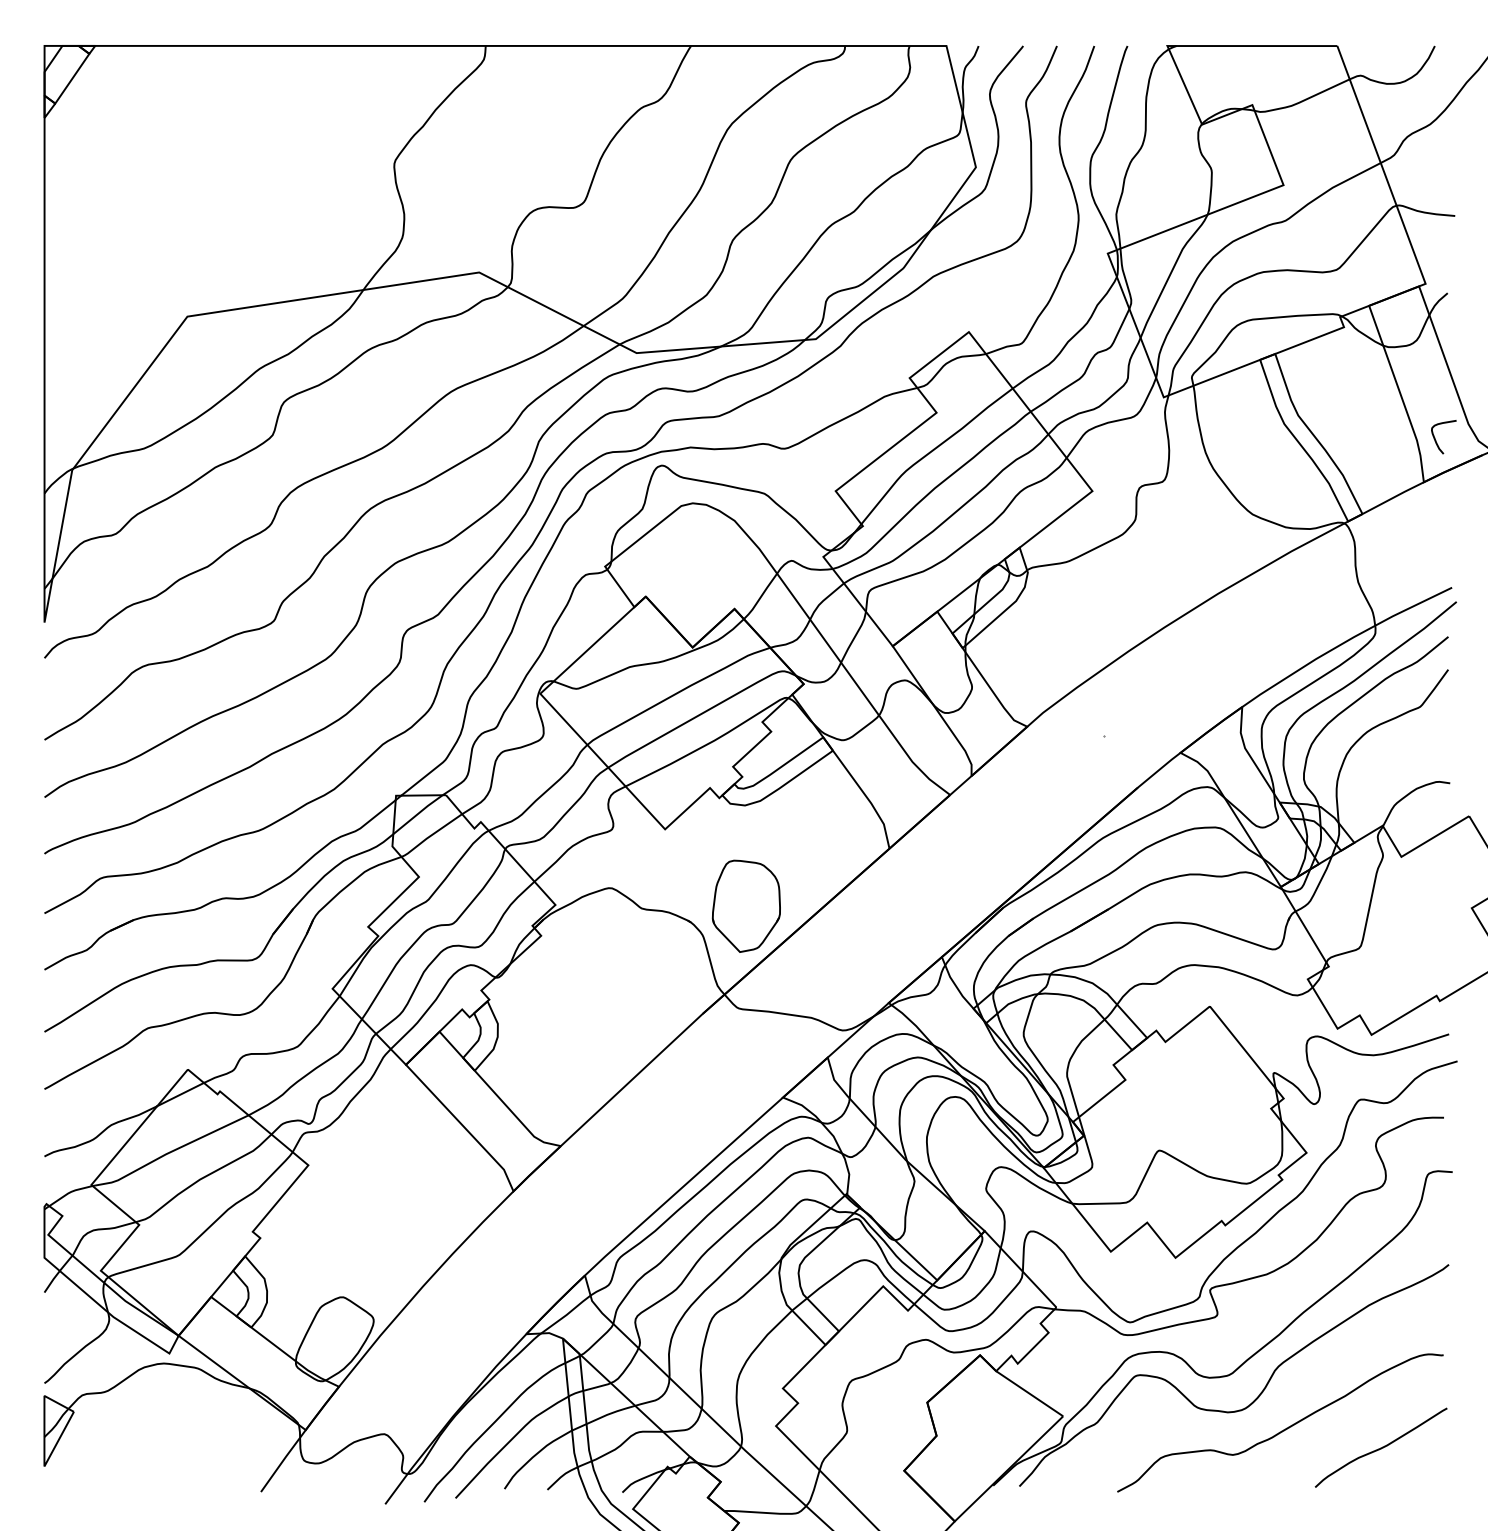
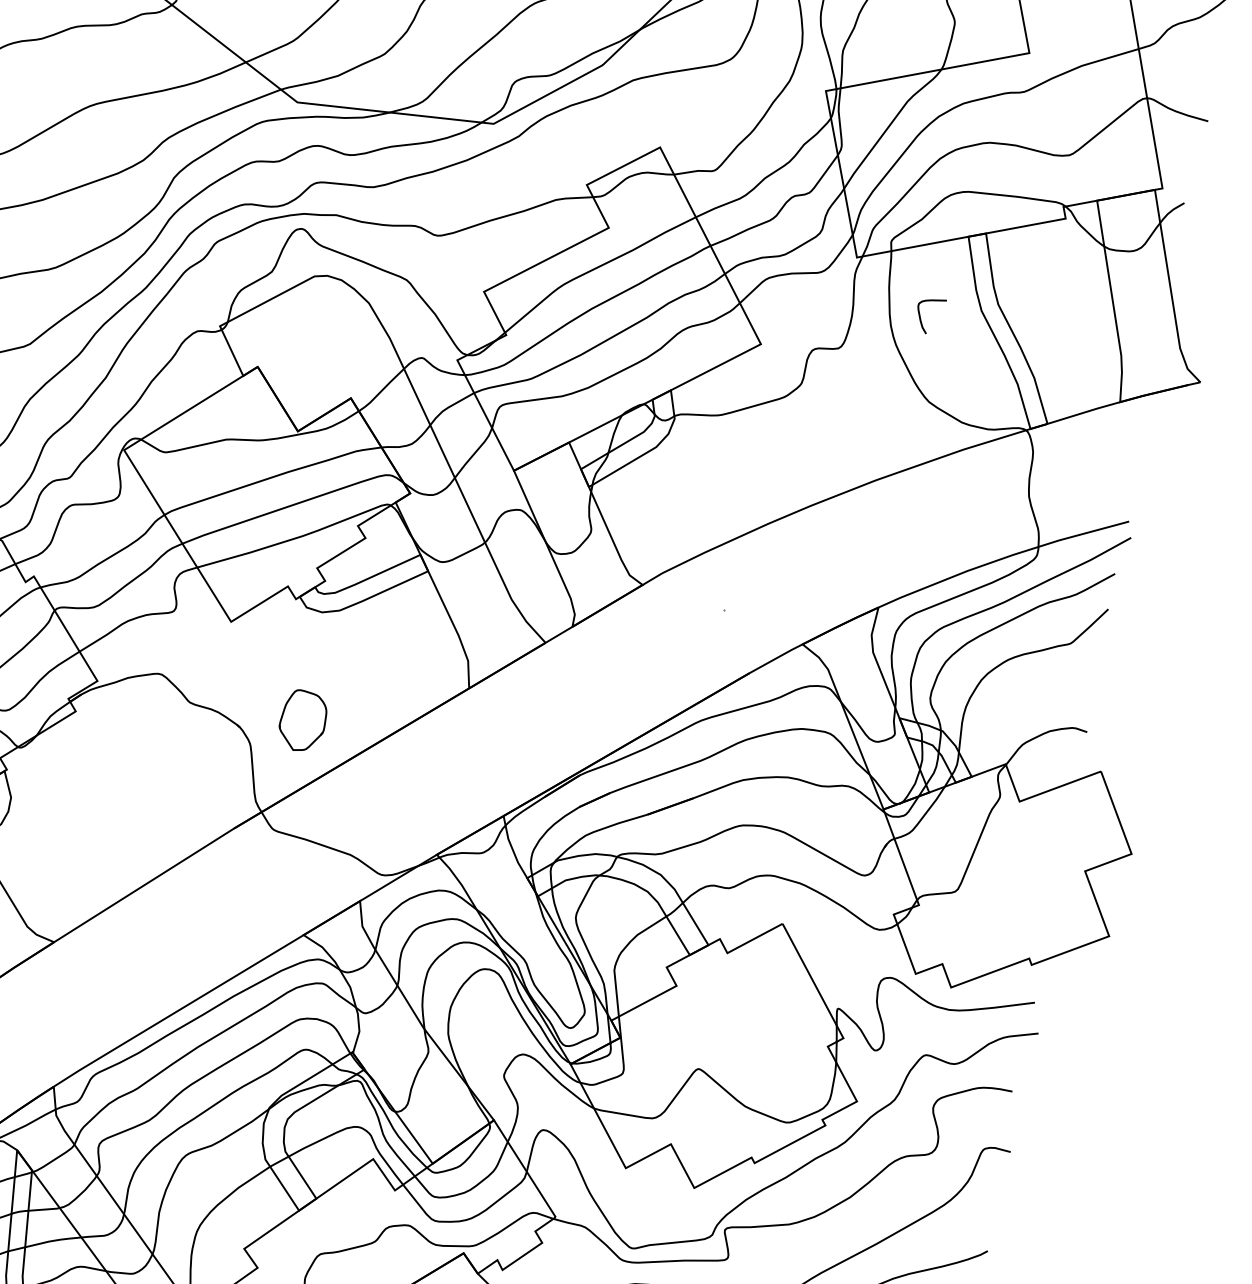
curve: (1436, 440) -> (921, 317), moved
part: (745, 905) -> (302, 720), size x0.6

